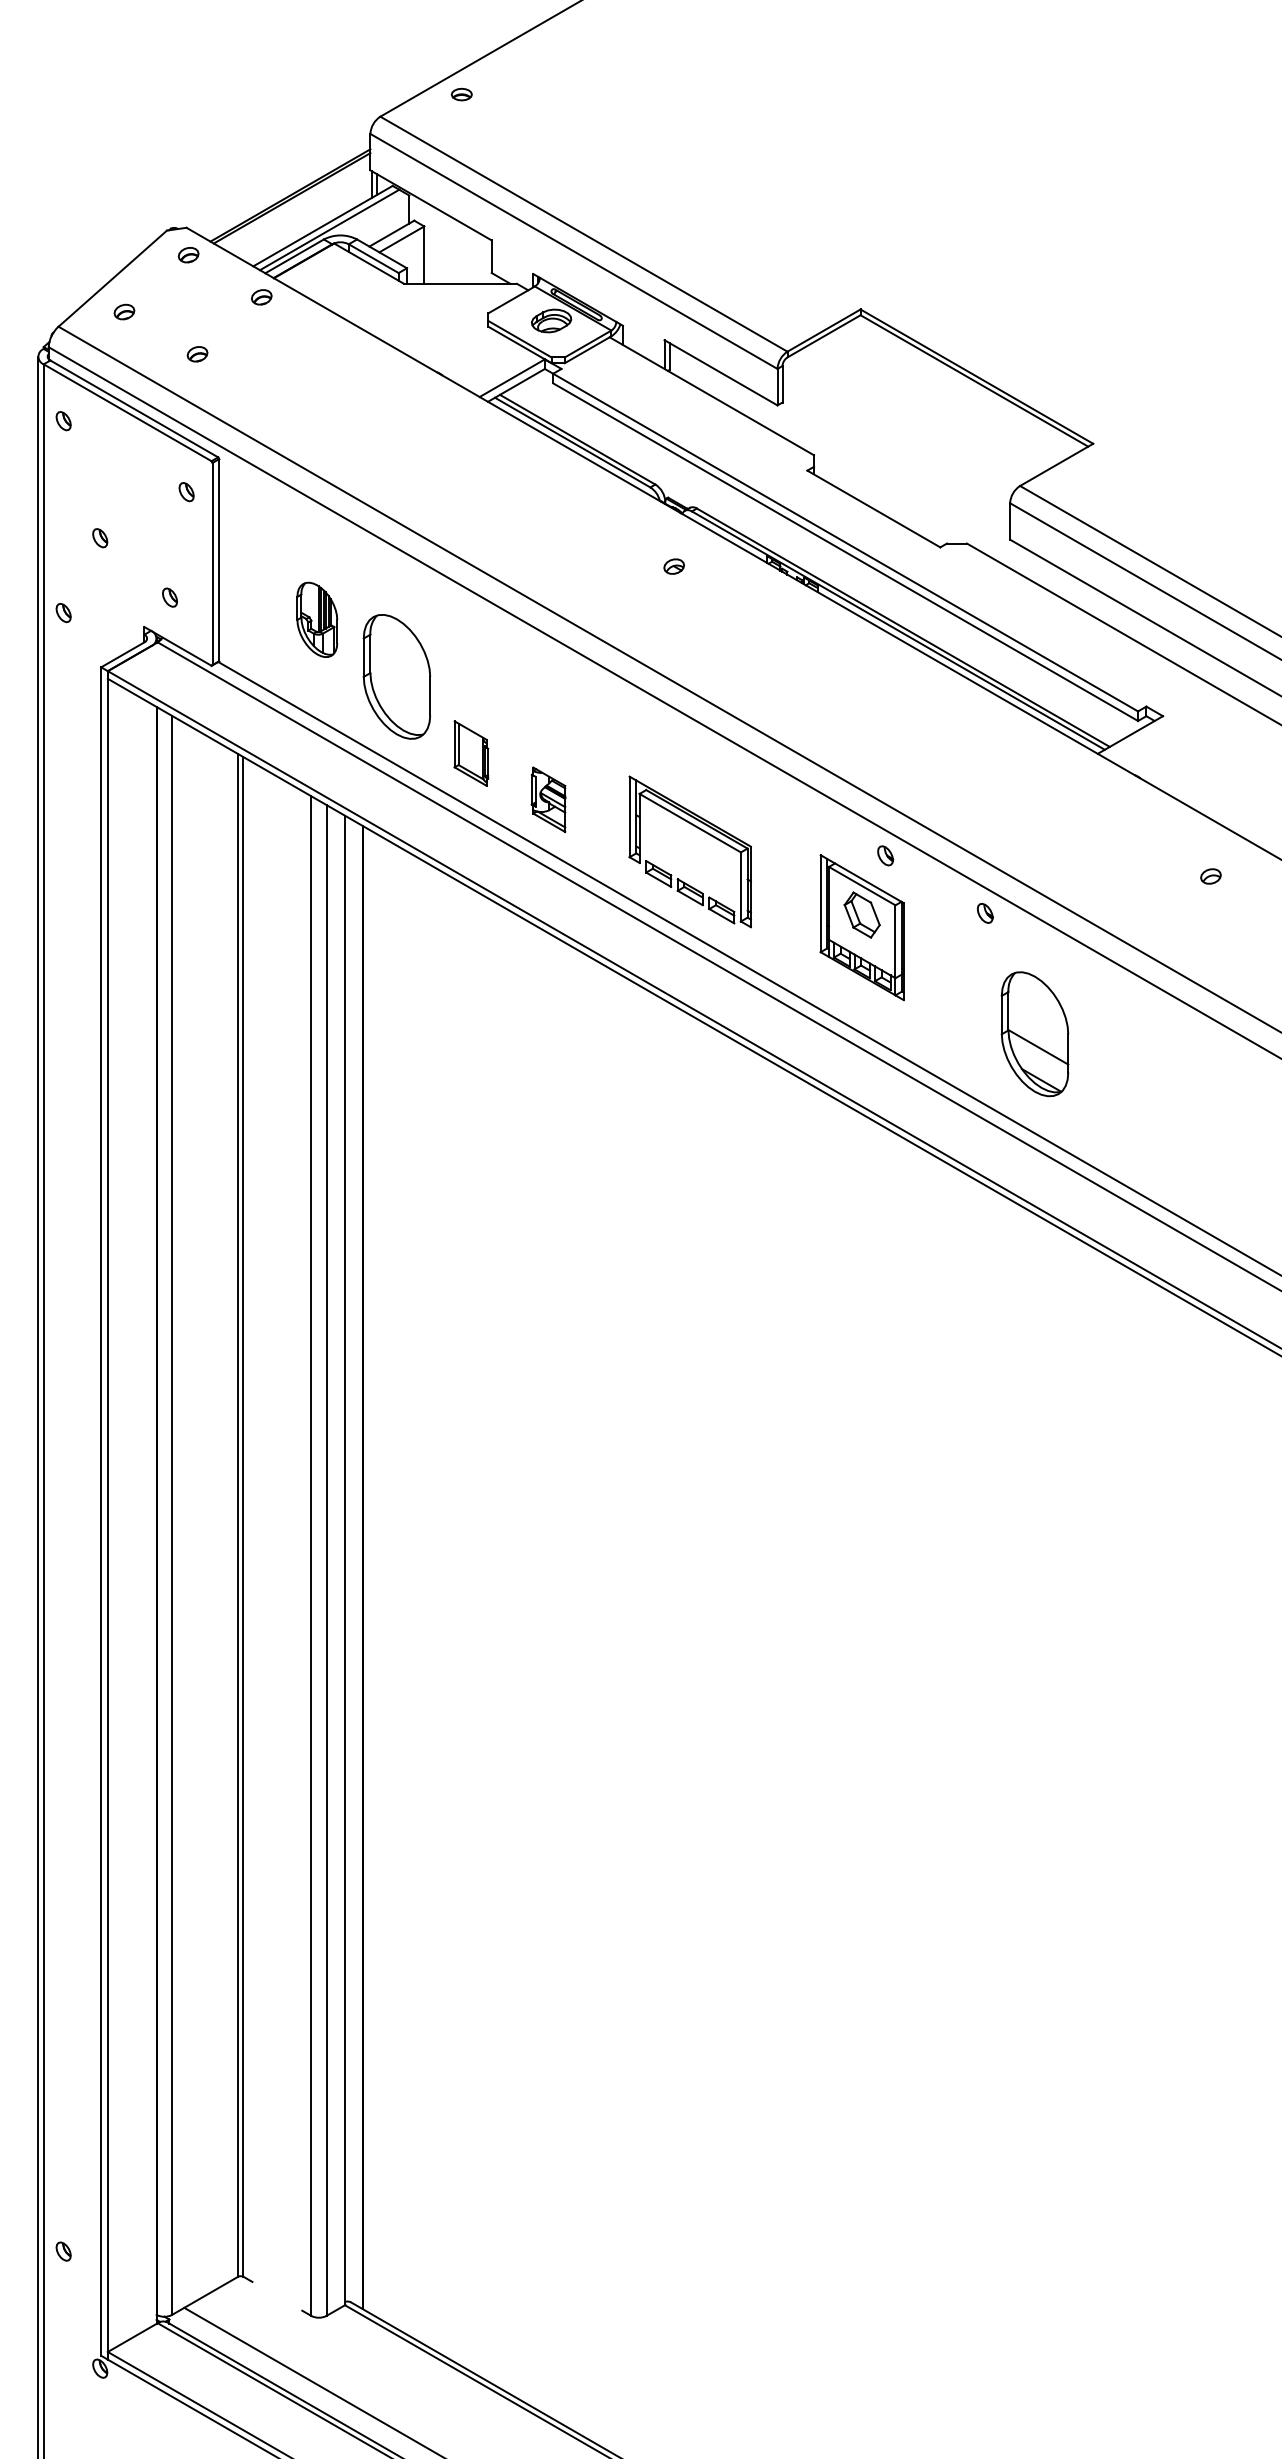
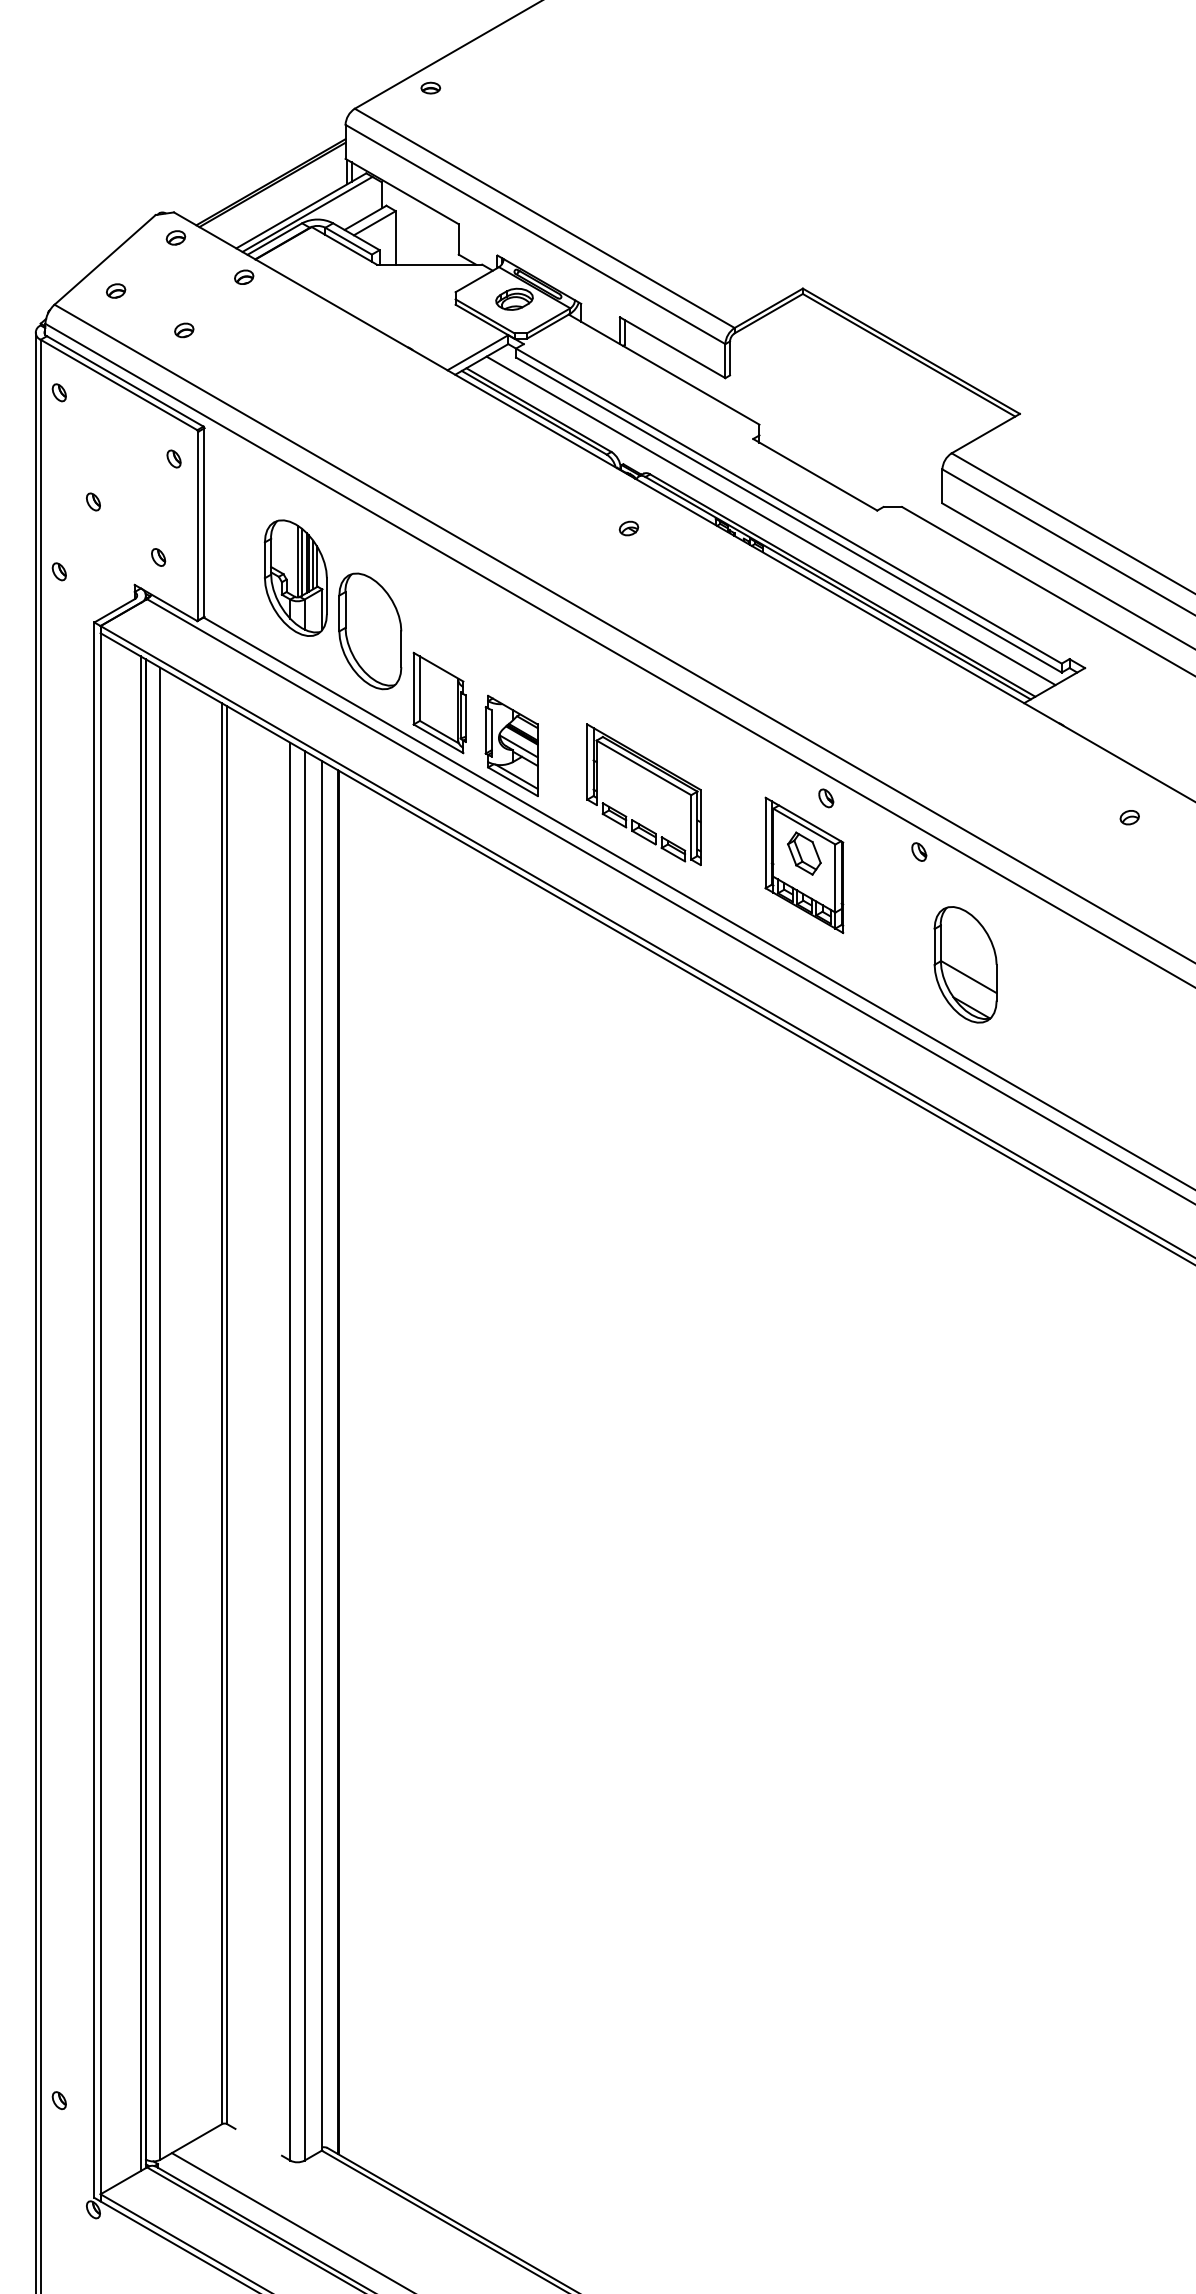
line: (826, 558) -> (771, 520), added
part: (317, 619) -> (296, 577), size x1.67
part: (471, 753) -> (439, 702), size x1.67
part: (548, 799) -> (511, 745), size x1.67
line: (151, 1515) -> (141, 1413), added

